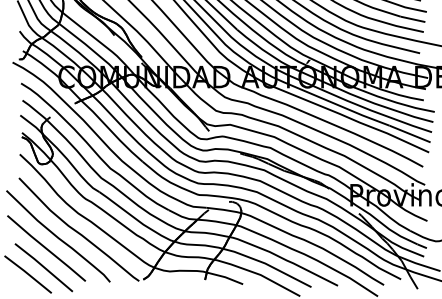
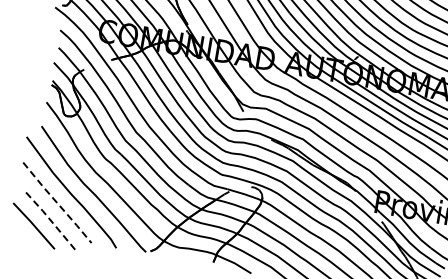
line: (46, 248) -> (57, 202), solid -> dashed
line: (44, 267) -> (51, 221), solid -> dashed

